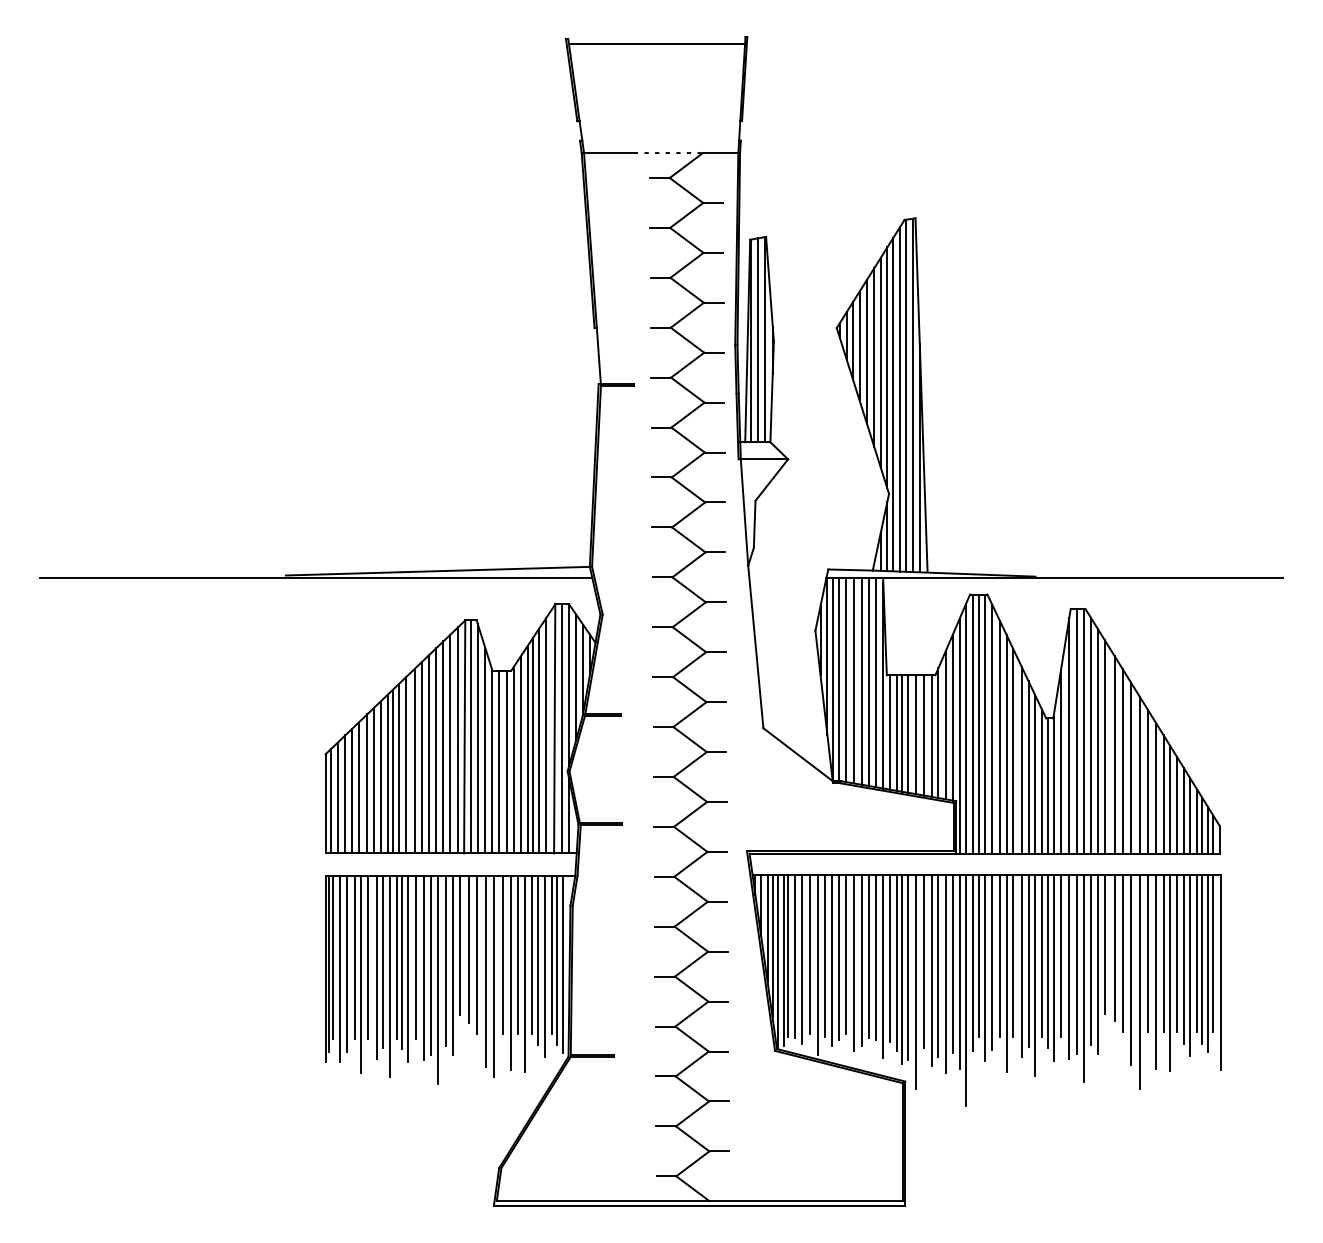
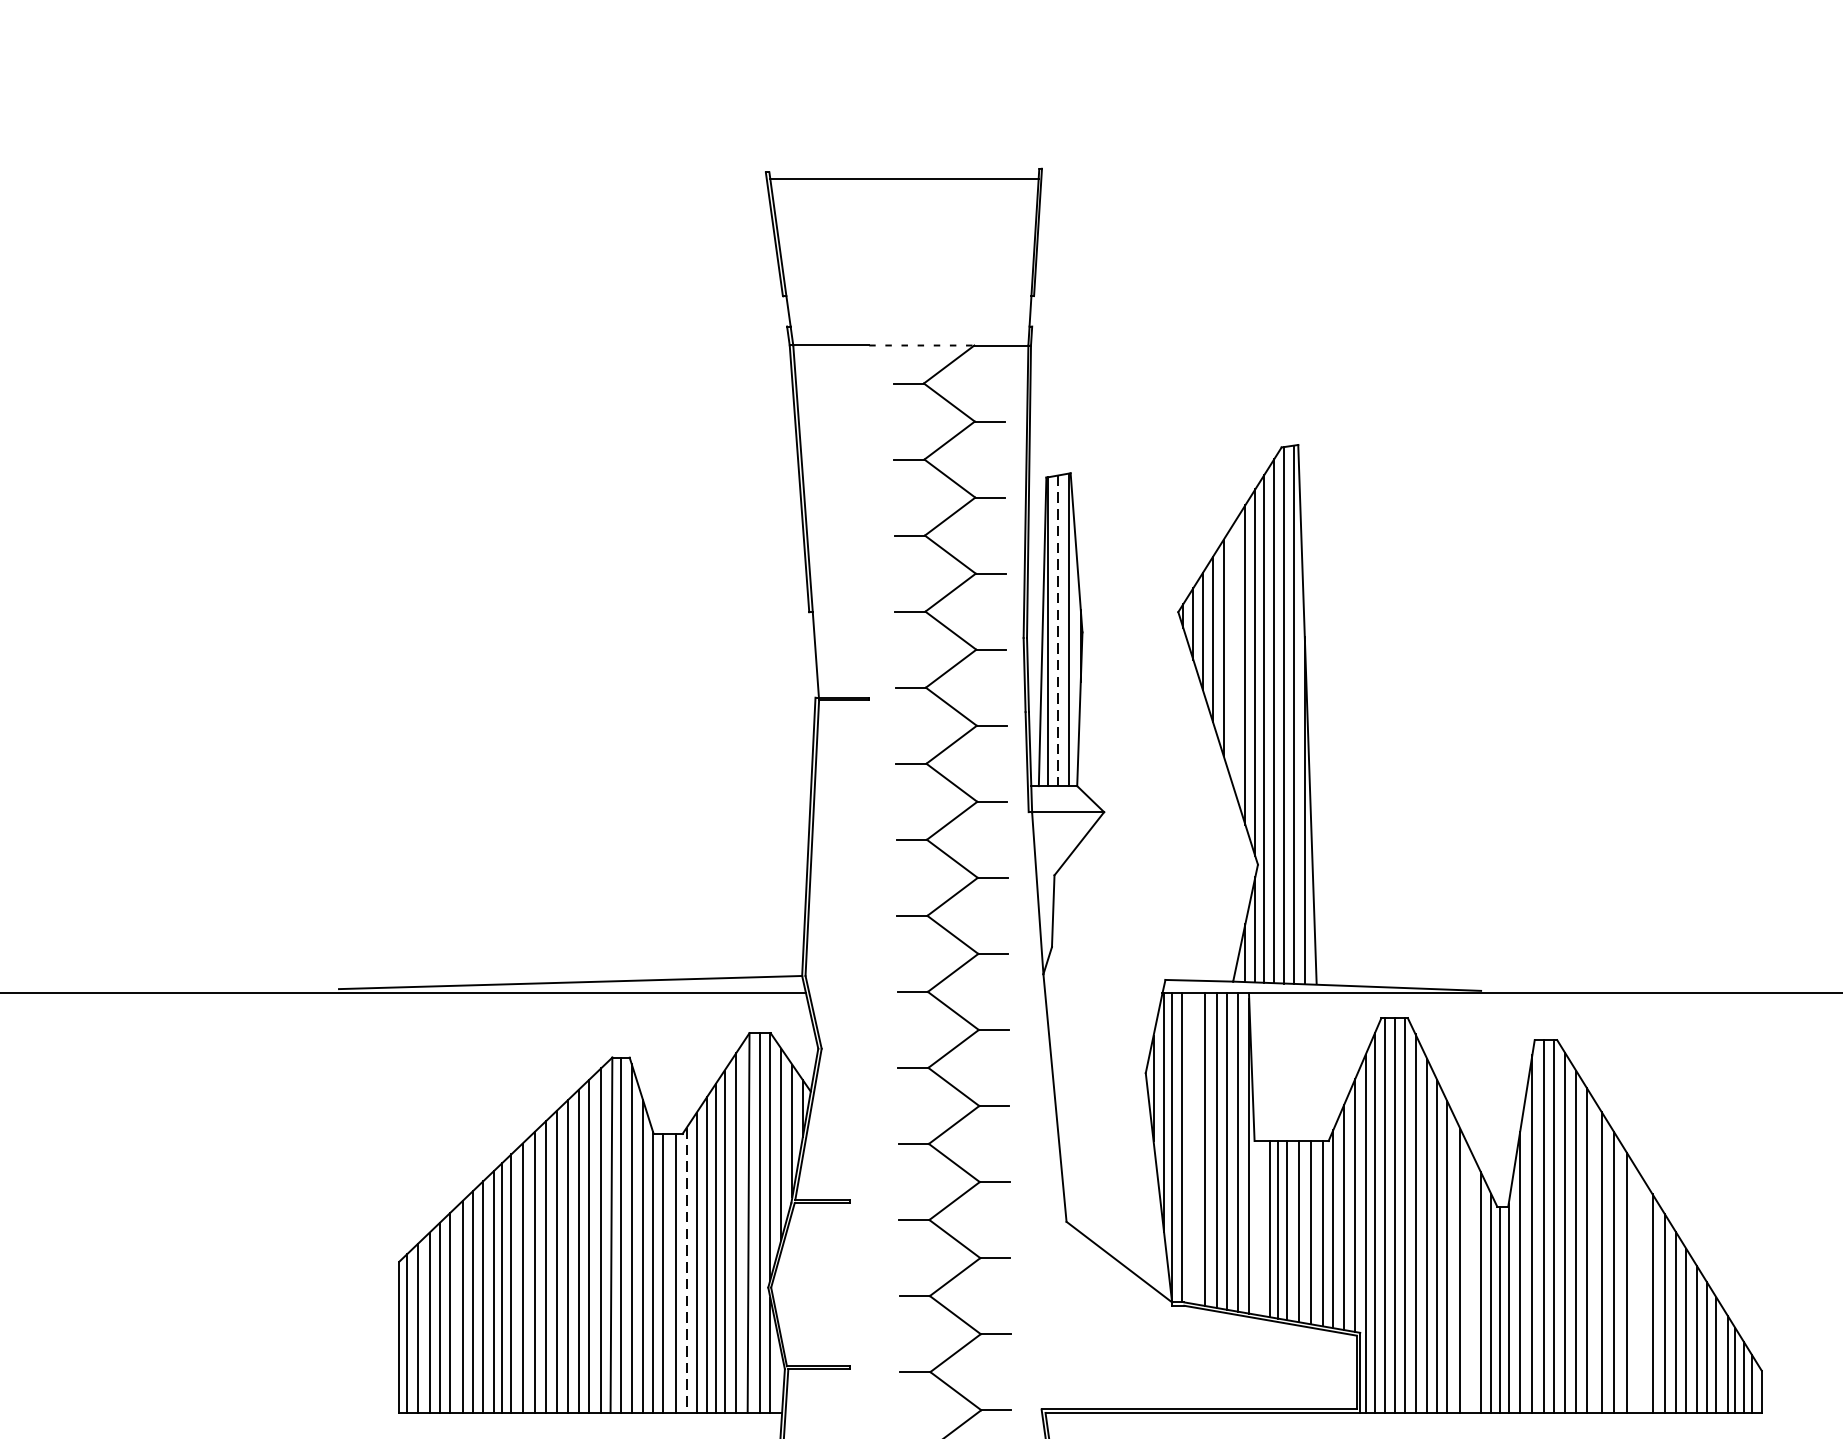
line: (758, 340) -> (1059, 631), solid -> dashed
line: (874, 357) -> (1235, 656), removed
line: (846, 680) -> (1193, 1149), removed
line: (890, 732) -> (1260, 1228), removed
line: (514, 760) -> (687, 1270), solid -> dashed
line: (1028, 767) -> (1470, 1281), removed
line: (1140, 775) -> (1641, 1293), removed

